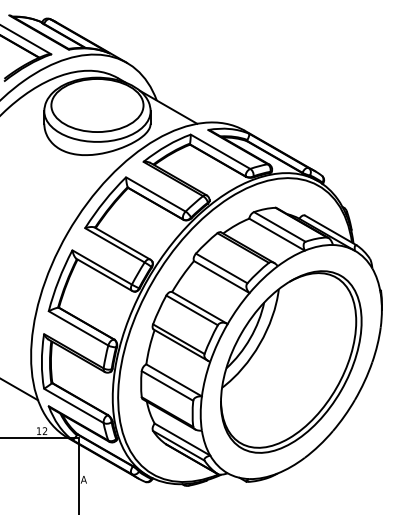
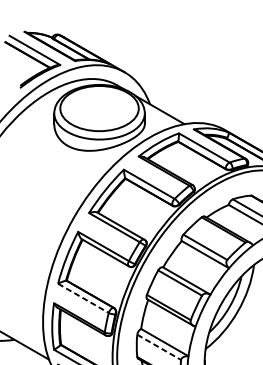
line: (78, 328) -> (83, 298), solid -> dashed
line: (167, 385) -> (159, 346), solid -> dashed

